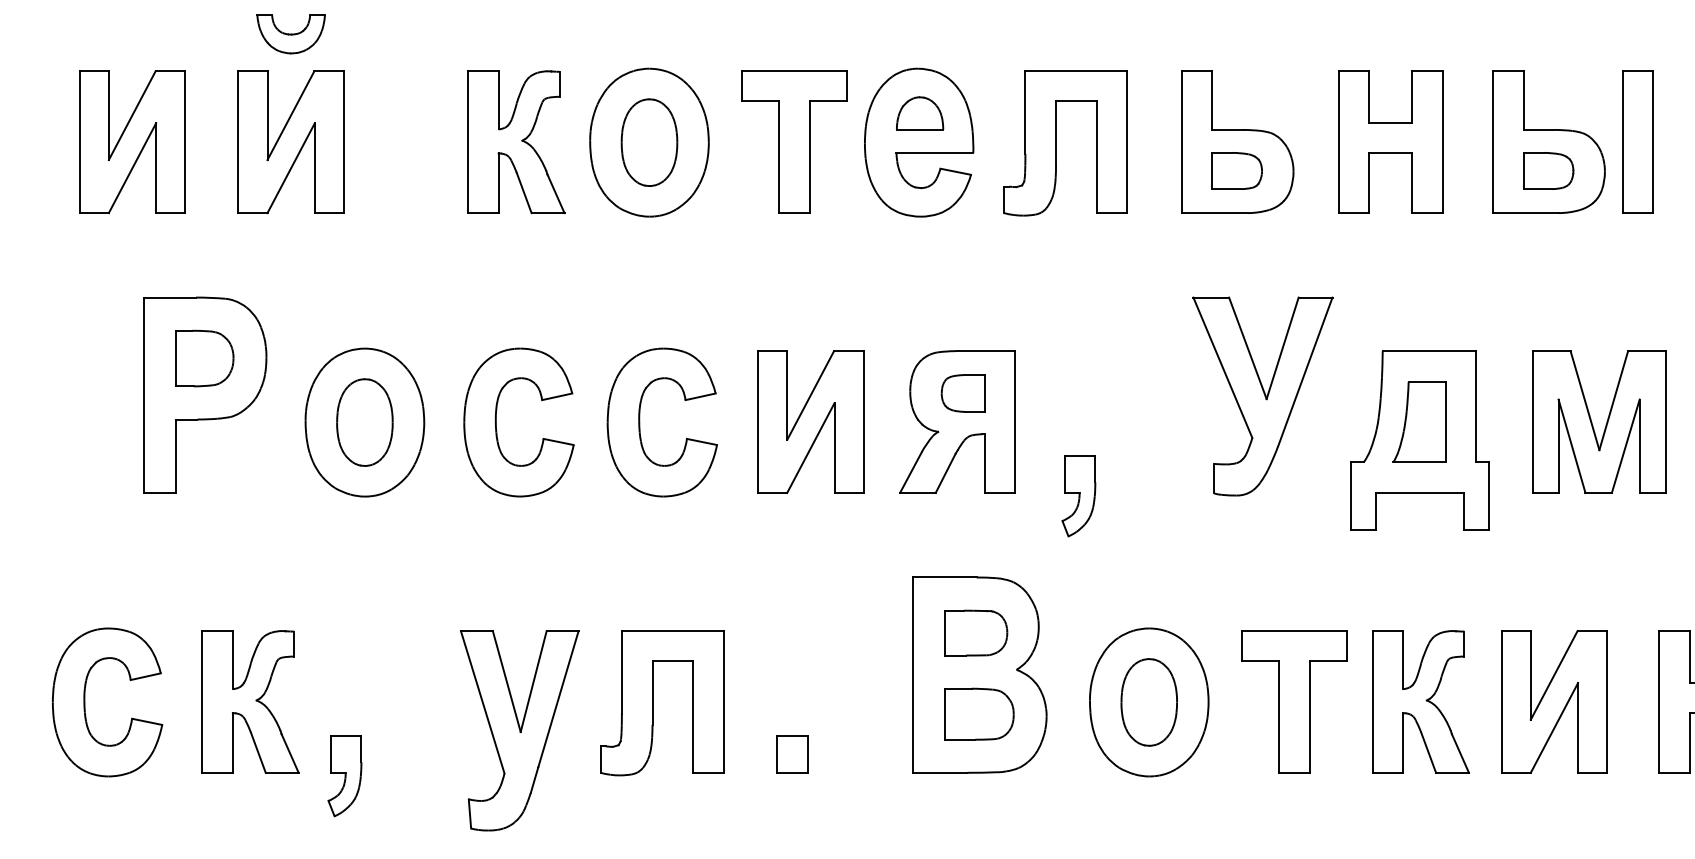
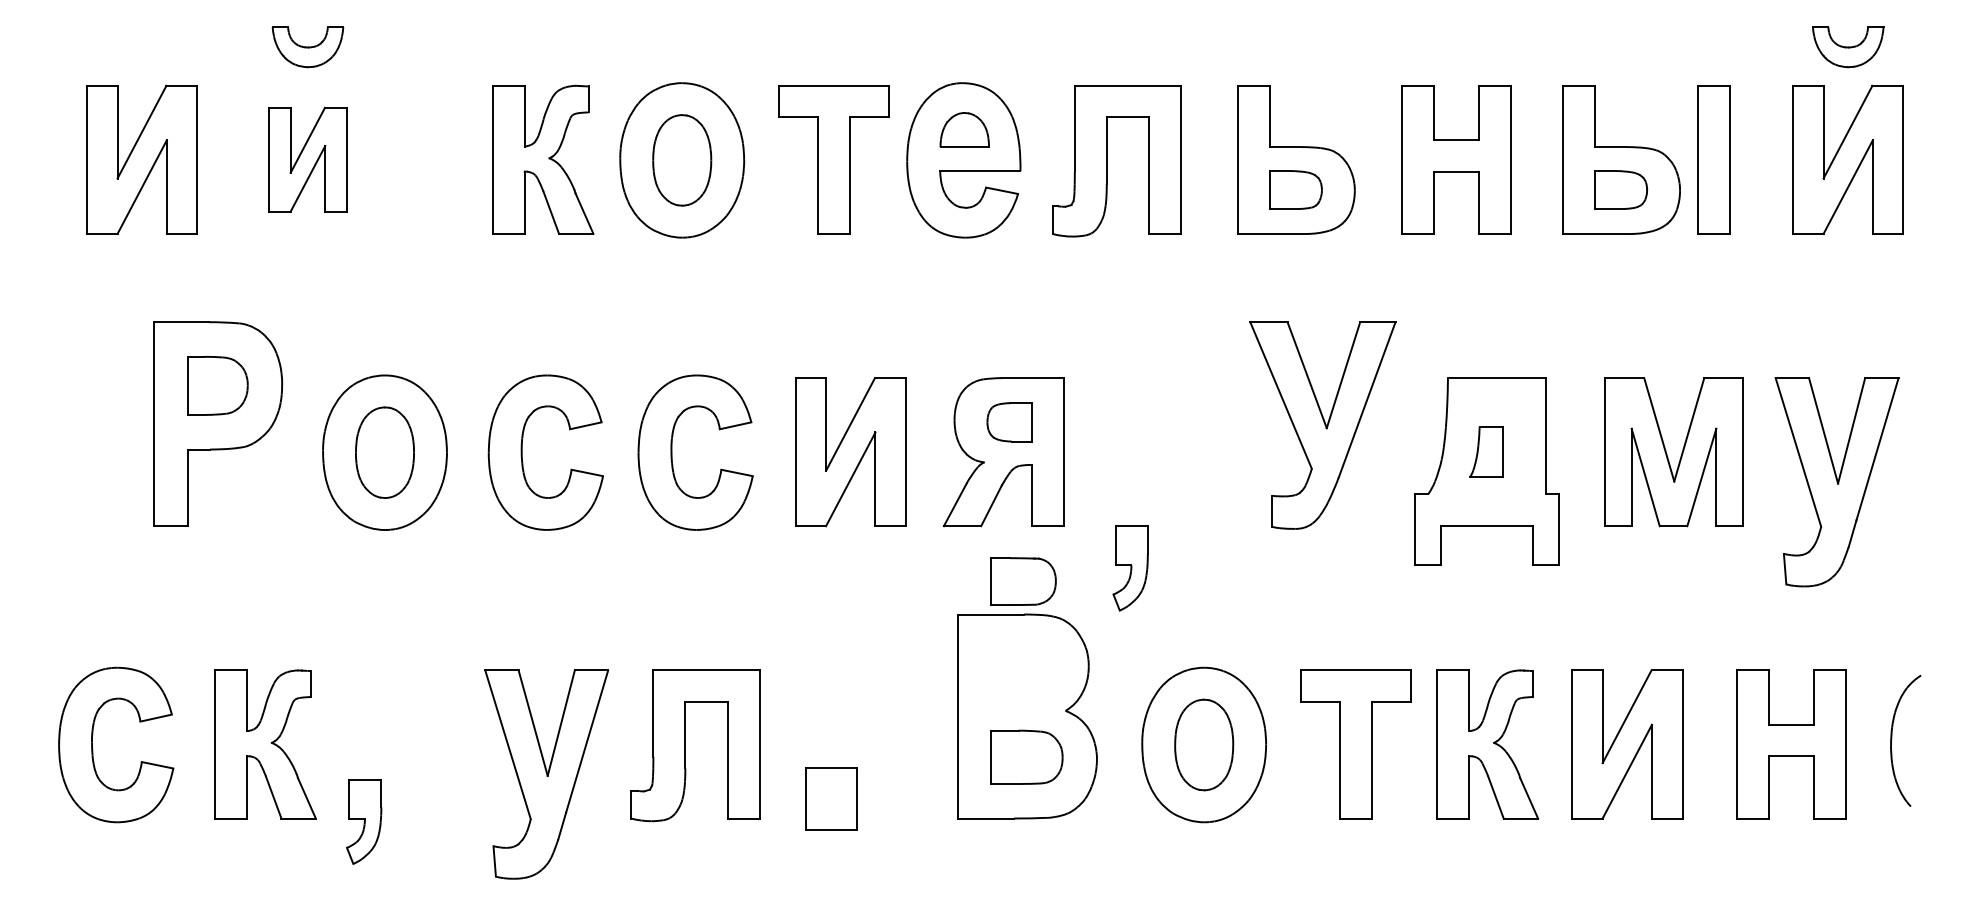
part: (290, 141) -> (307, 159), size x0.7
part: (1419, 421) -> (1486, 451), size x0.6
part: (1078, 496) -> (1130, 568), moved
part: (976, 633) -> (1023, 581), moved
part: (792, 754) -> (831, 799), size x1.6

